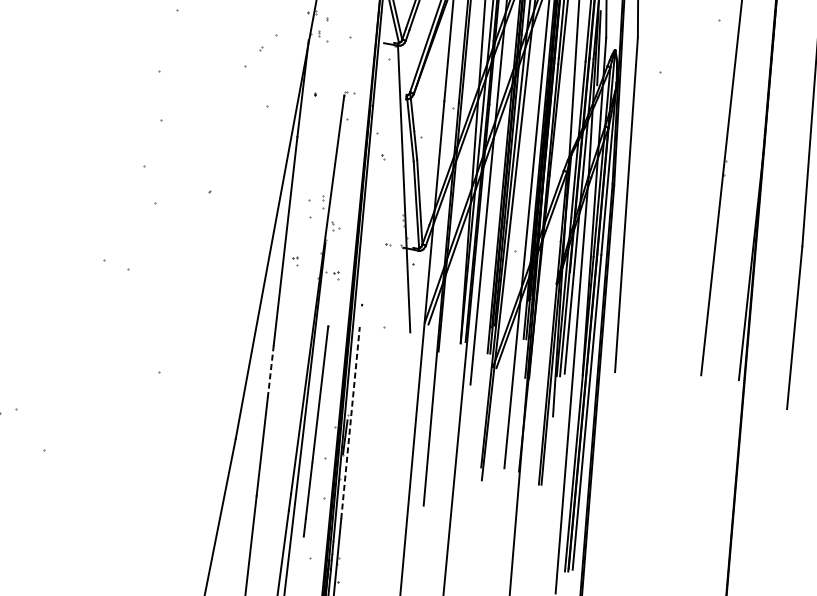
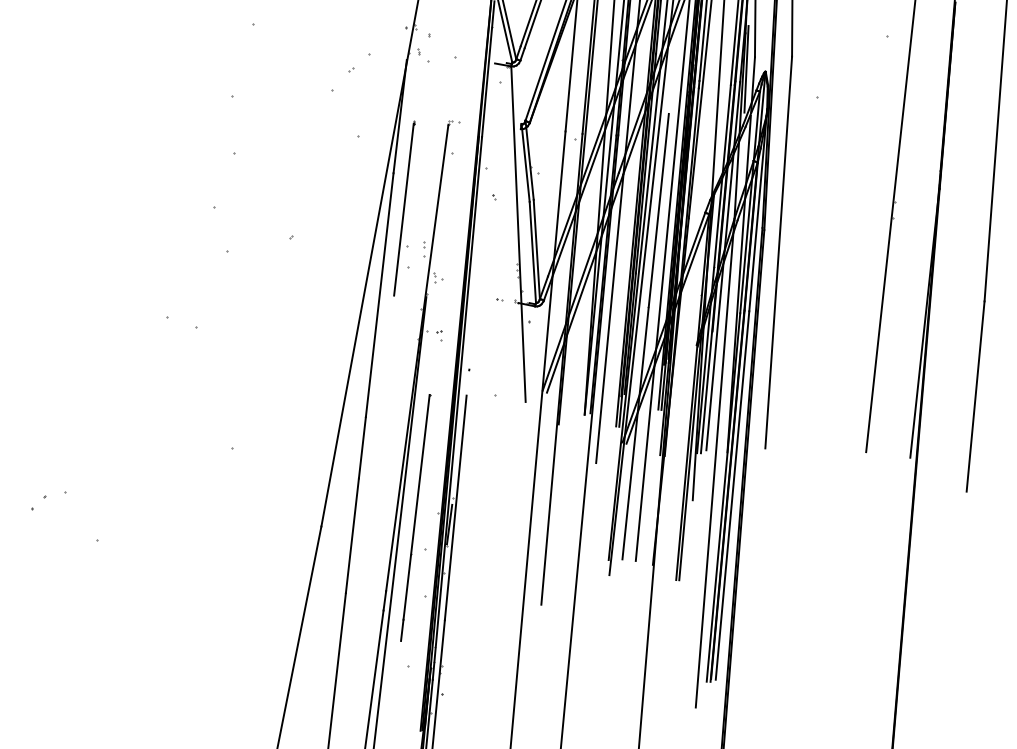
line: (305, 167) -> (403, 209), added
part: (295, 261) -> (391, 318), removed
line: (512, 276) -> (645, 336), added
line: (270, 371) -> (362, 447), dashed -> solid
line: (350, 422) -> (455, 507), dashed -> solid

